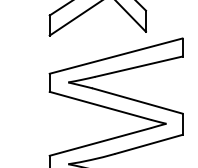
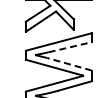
line: (139, 67) -> (70, 47), solid -> dashed
line: (137, 101) -> (69, 64), solid -> dashed

